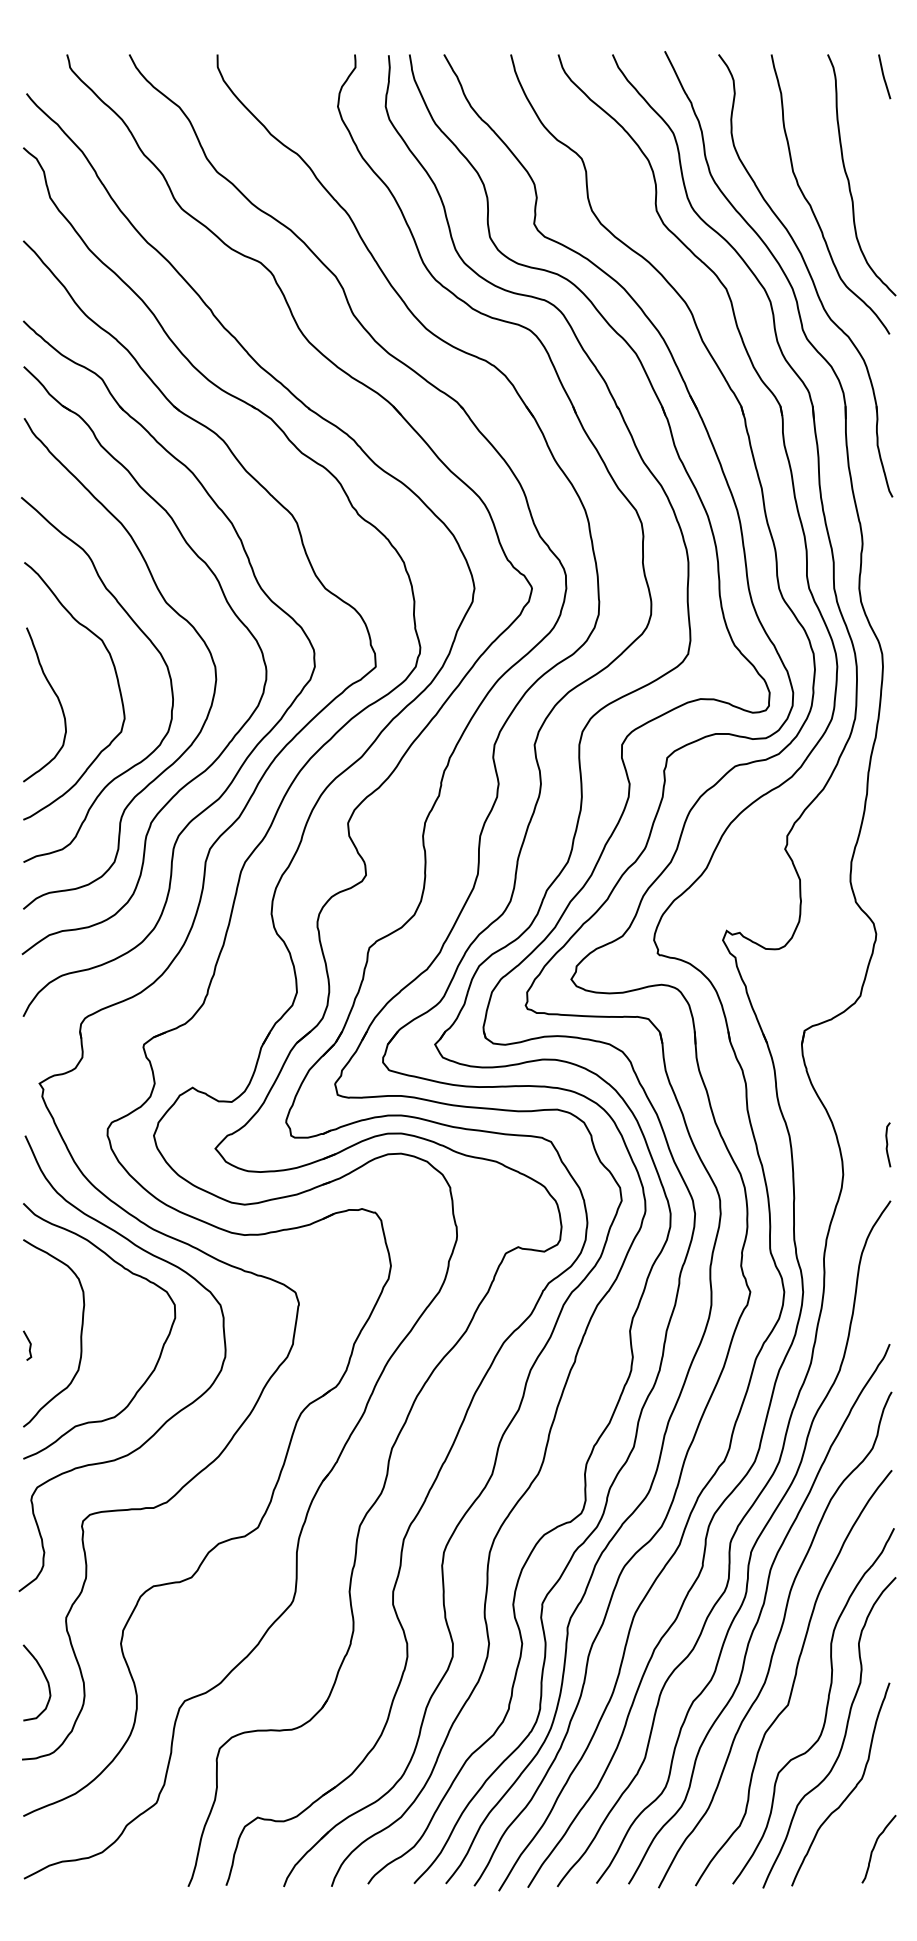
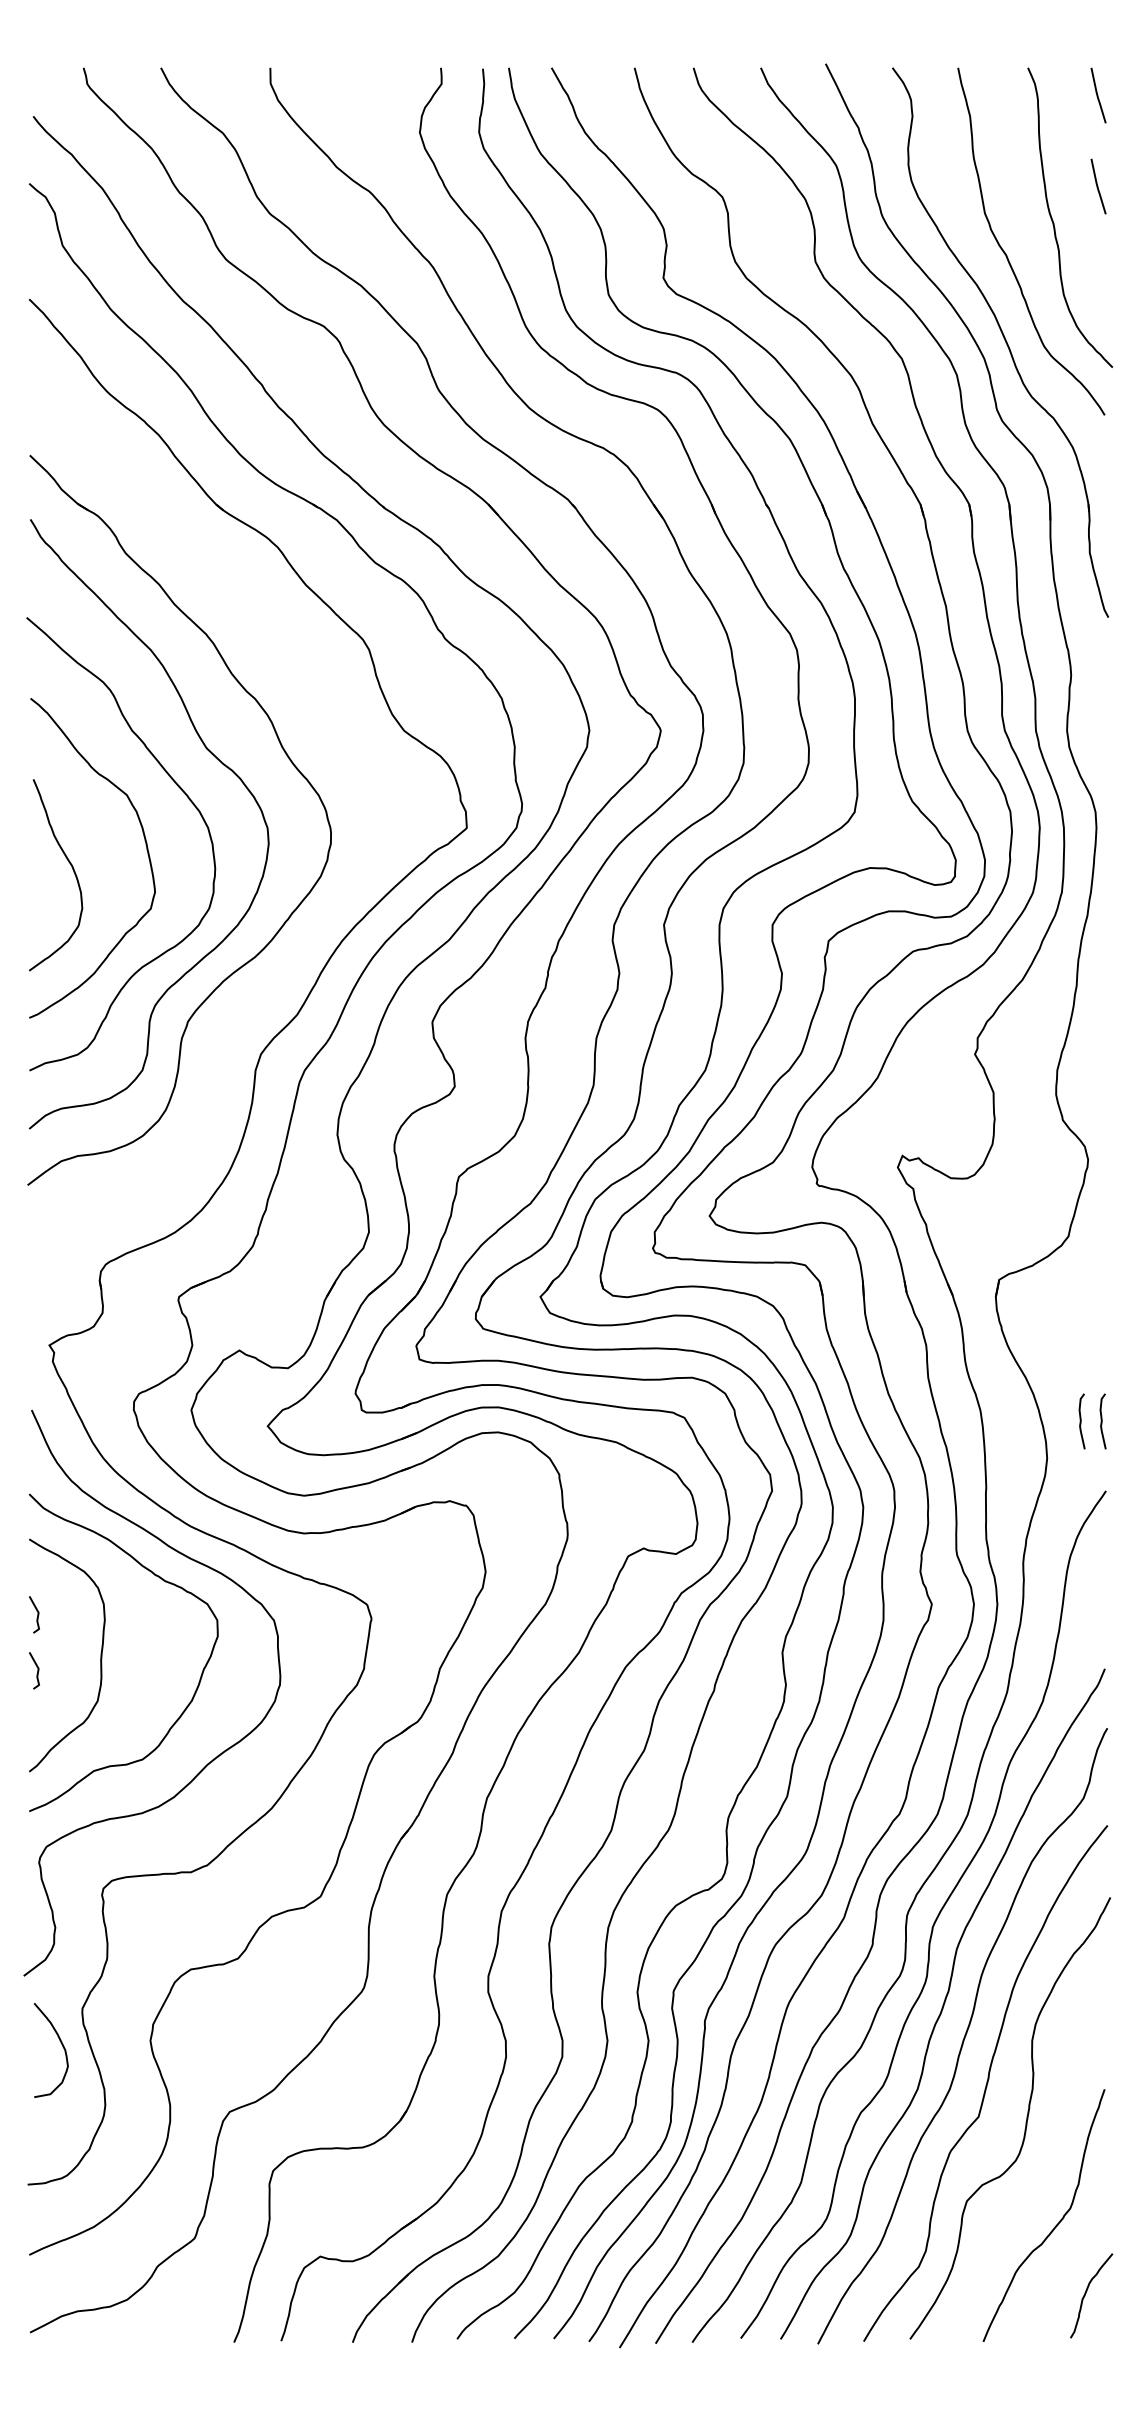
line: (884, 150) -> (1098, 186), added
part: (256, 744) -> (318, 924), removed
curve: (870, 1144) -> (1081, 1421), added
line: (29, 1300) -> (37, 1614), added
curve: (45, 1678) -> (61, 2044), moved
curve: (843, 1737) -> (1047, 2157), removed

